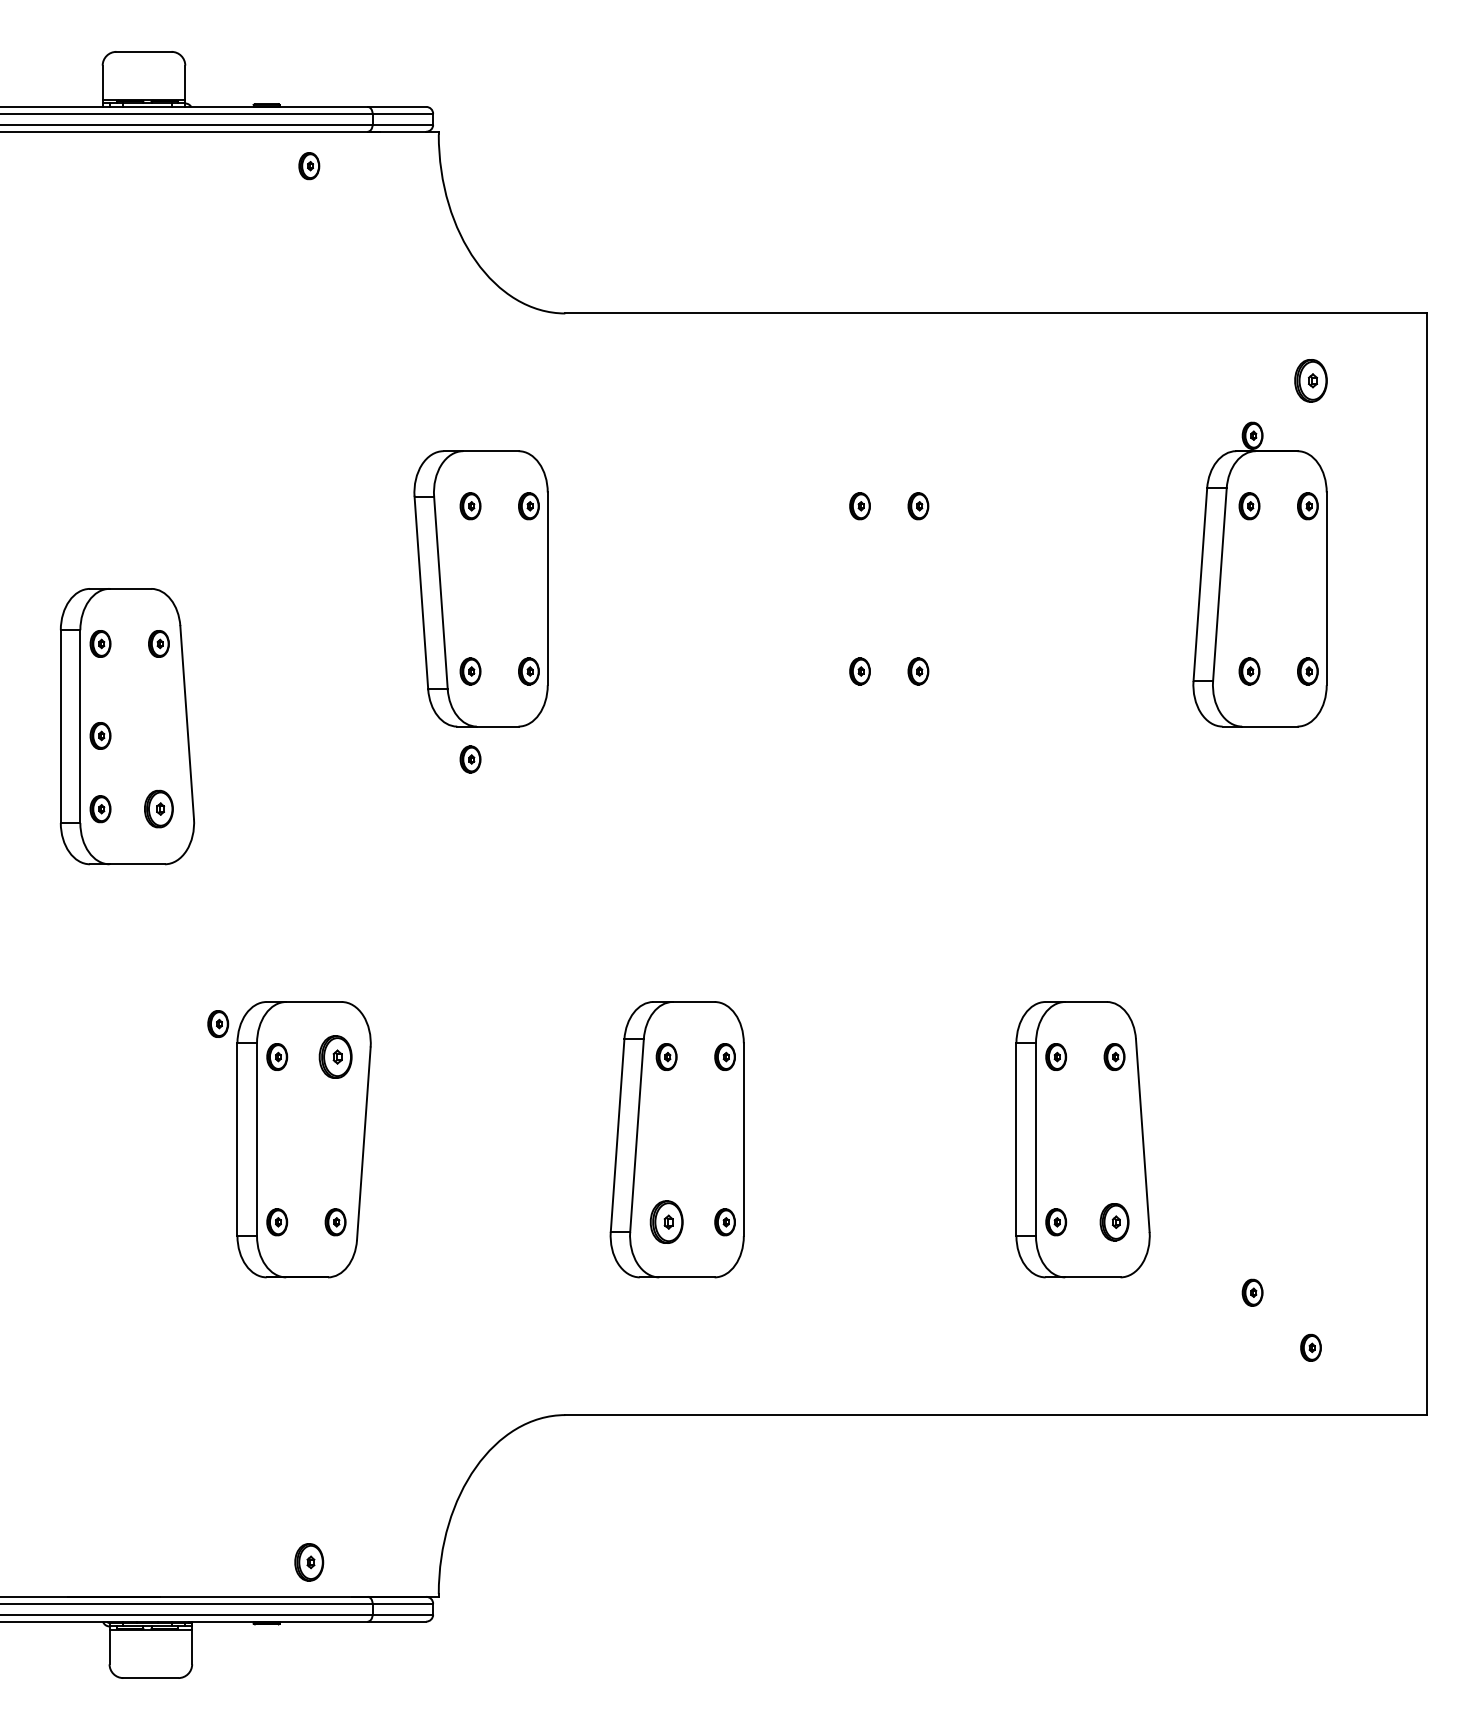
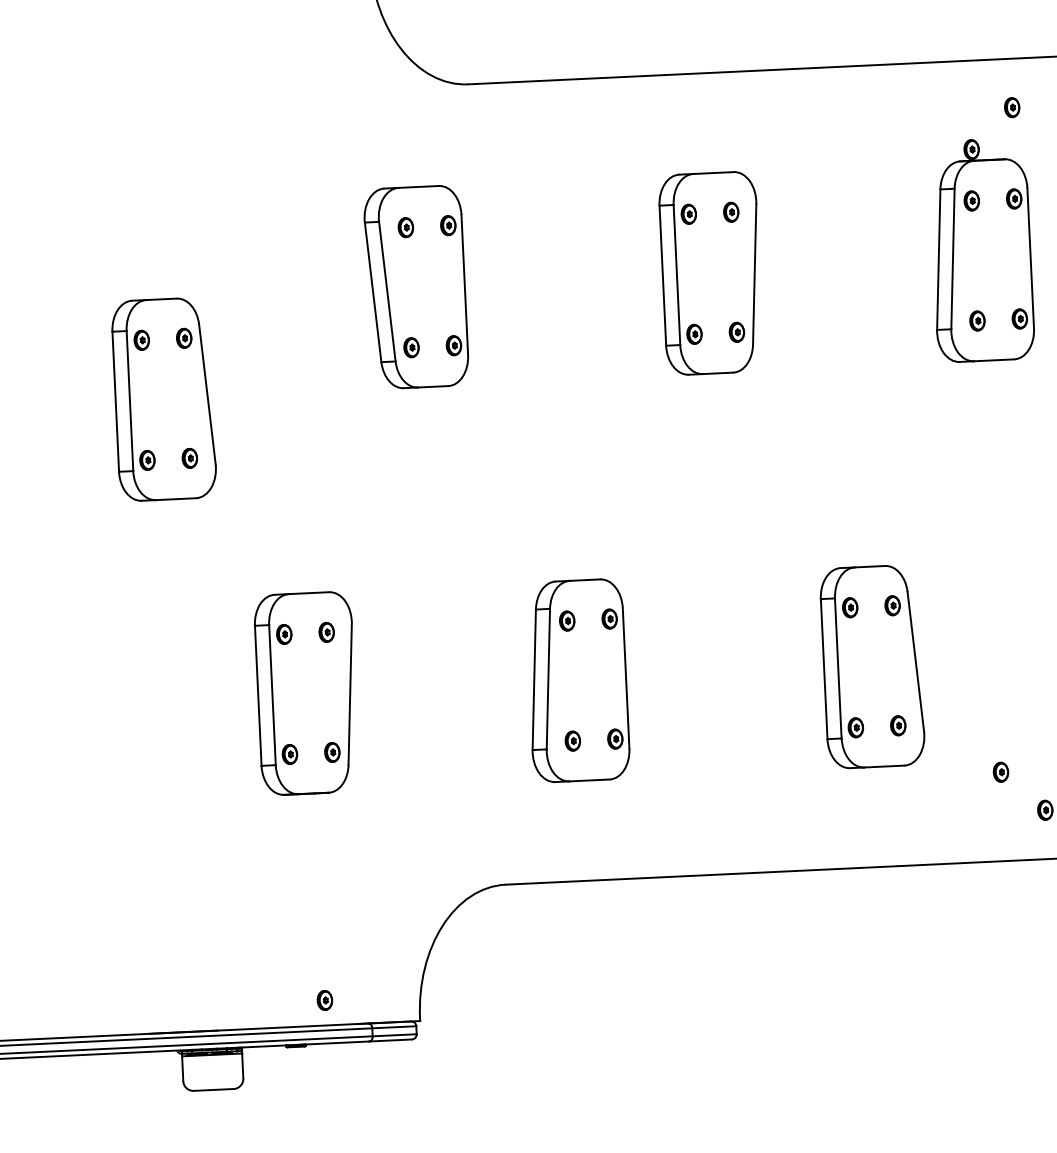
part: (1310, 380) -> (1011, 107), size x0.62
part: (886, 588) -> (710, 273), added
part: (100, 735) -> (144, 406), removed
part: (470, 759) -> (414, 411), removed
part: (158, 809) -> (189, 458), size x0.71
part: (218, 1023) -> (240, 612), removed
part: (335, 1056) -> (326, 632), size x0.62
part: (666, 1222) -> (572, 741), size x0.62
part: (1114, 1222) -> (898, 725), size x0.71
part: (309, 1562) -> (325, 1000), size x0.71

